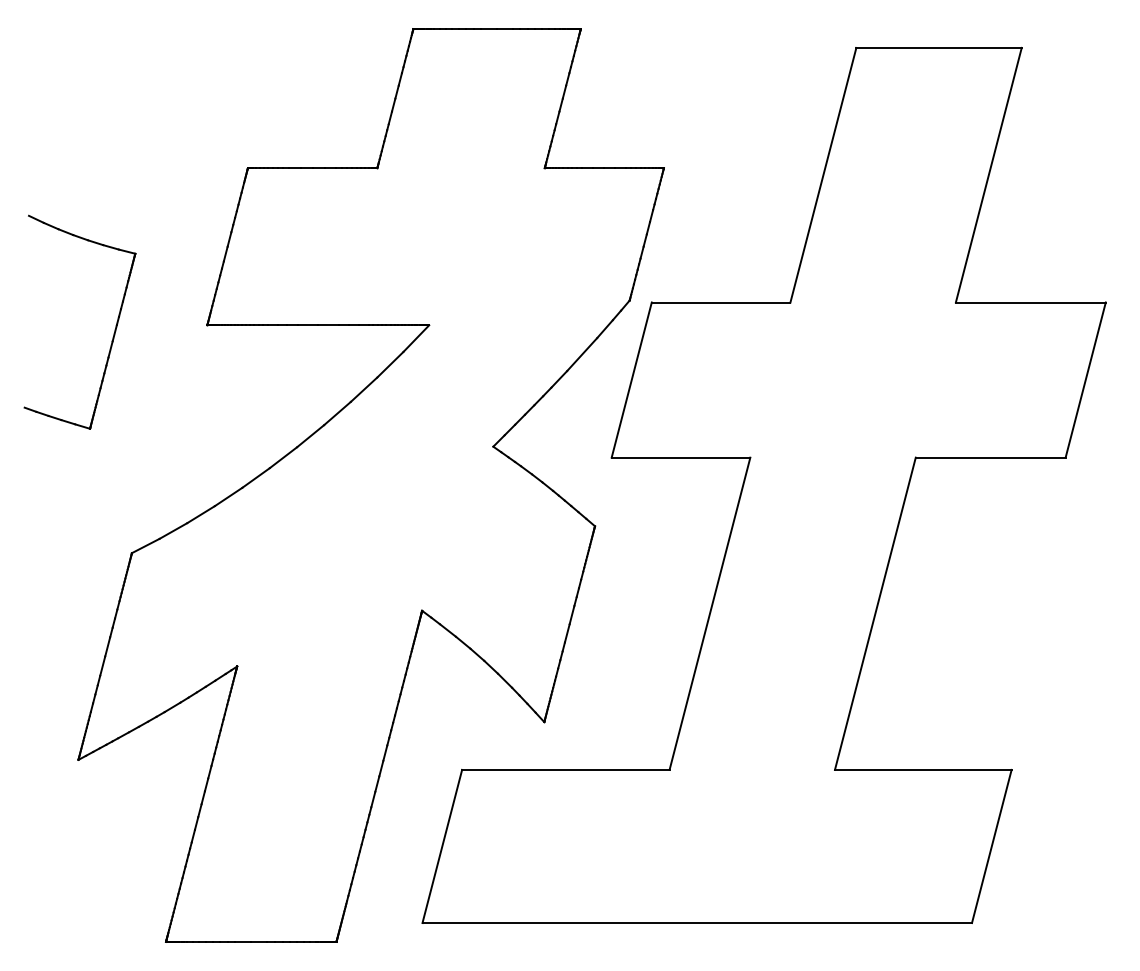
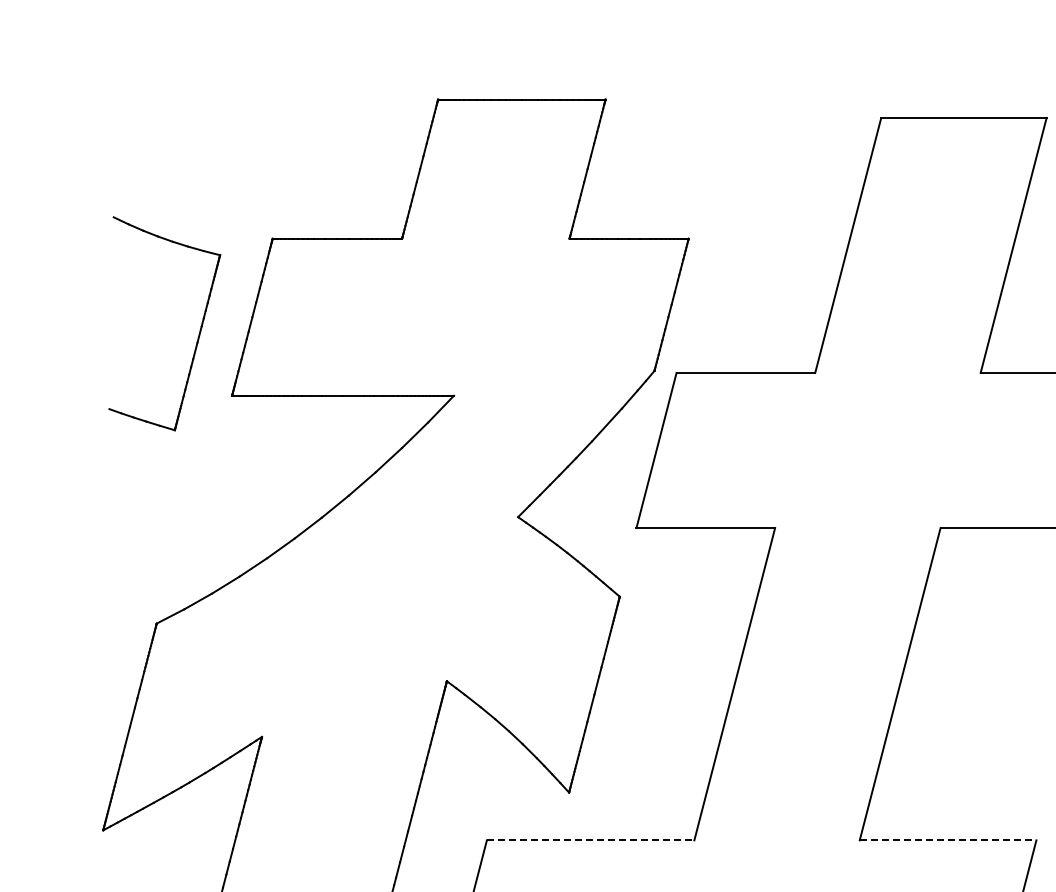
part: (114, 329) -> (199, 330), moved
line: (565, 769) -> (590, 839), solid -> dashed
line: (923, 769) -> (948, 839), solid -> dashed

